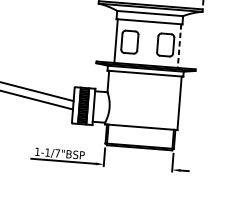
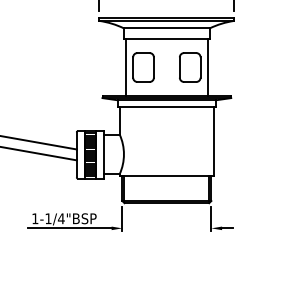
line: (179, 46) -> (208, 68), dashed -> solid
text: (56, 153) -> (60, 218), 1-1/7"BSP -> 1-1/4"BSP

